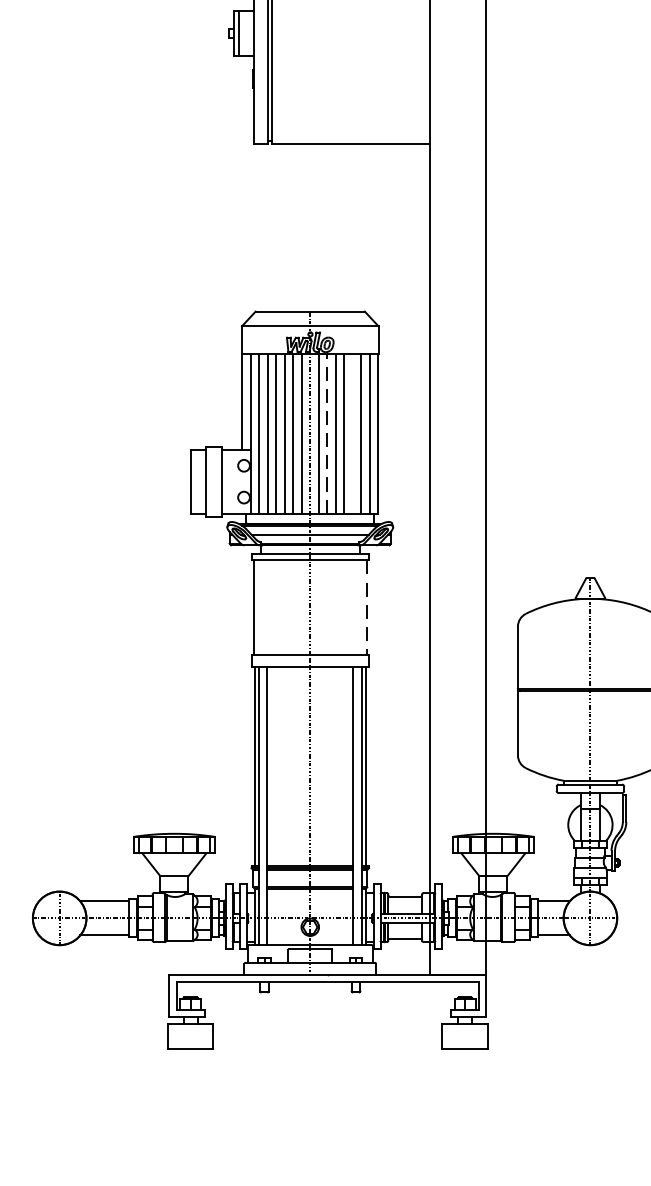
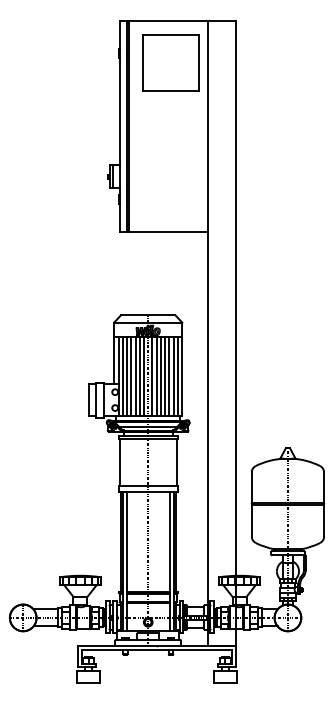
line: (326, 434) -> (156, 376), dashed -> solid
line: (352, 434) -> (169, 376), added
line: (366, 608) -> (176, 463), dashed -> solid

